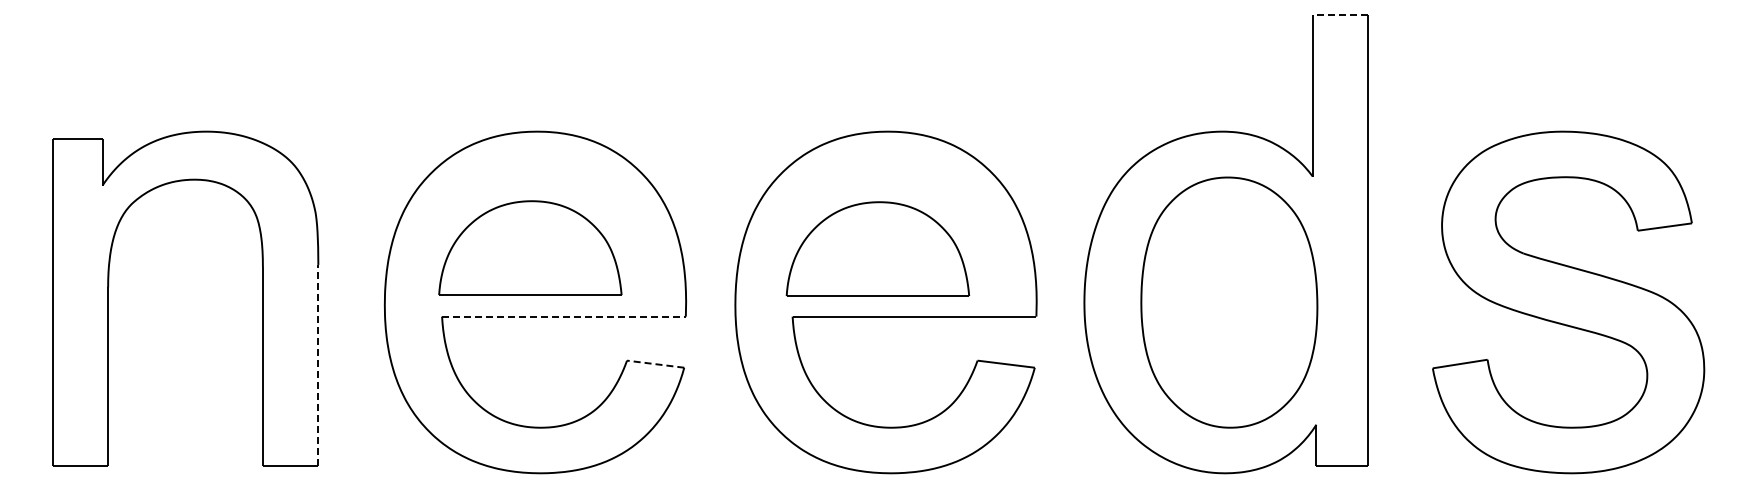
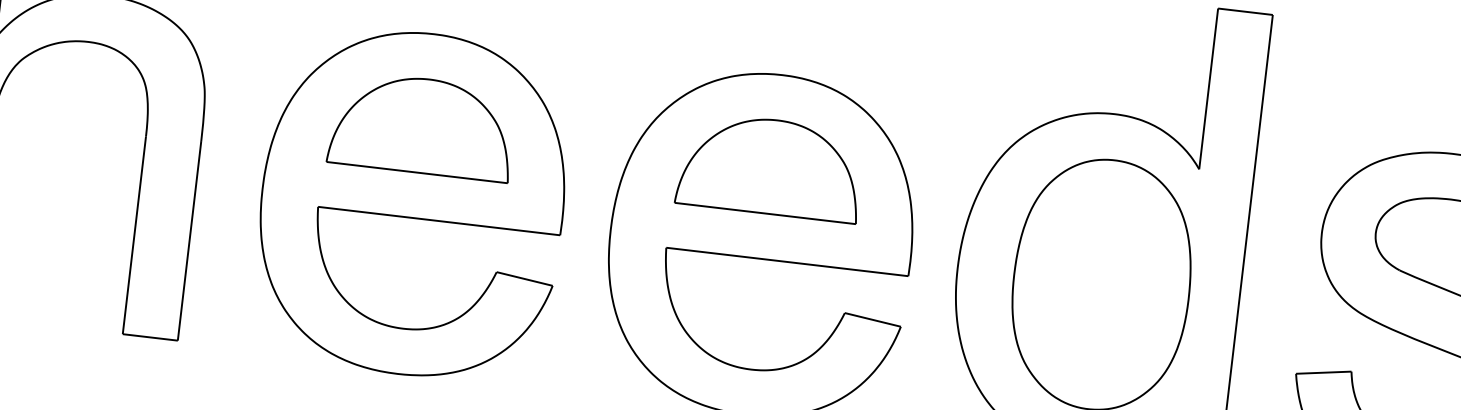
line: (1340, 14) -> (1245, 11), dashed -> solid
part: (530, 247) -> (422, 125), moved
part: (877, 248) -> (770, 166), moved
line: (563, 316) -> (438, 220), dashed -> solid
line: (318, 364) -> (189, 239), dashed -> solid
line: (655, 364) -> (524, 279), dashed -> solid

